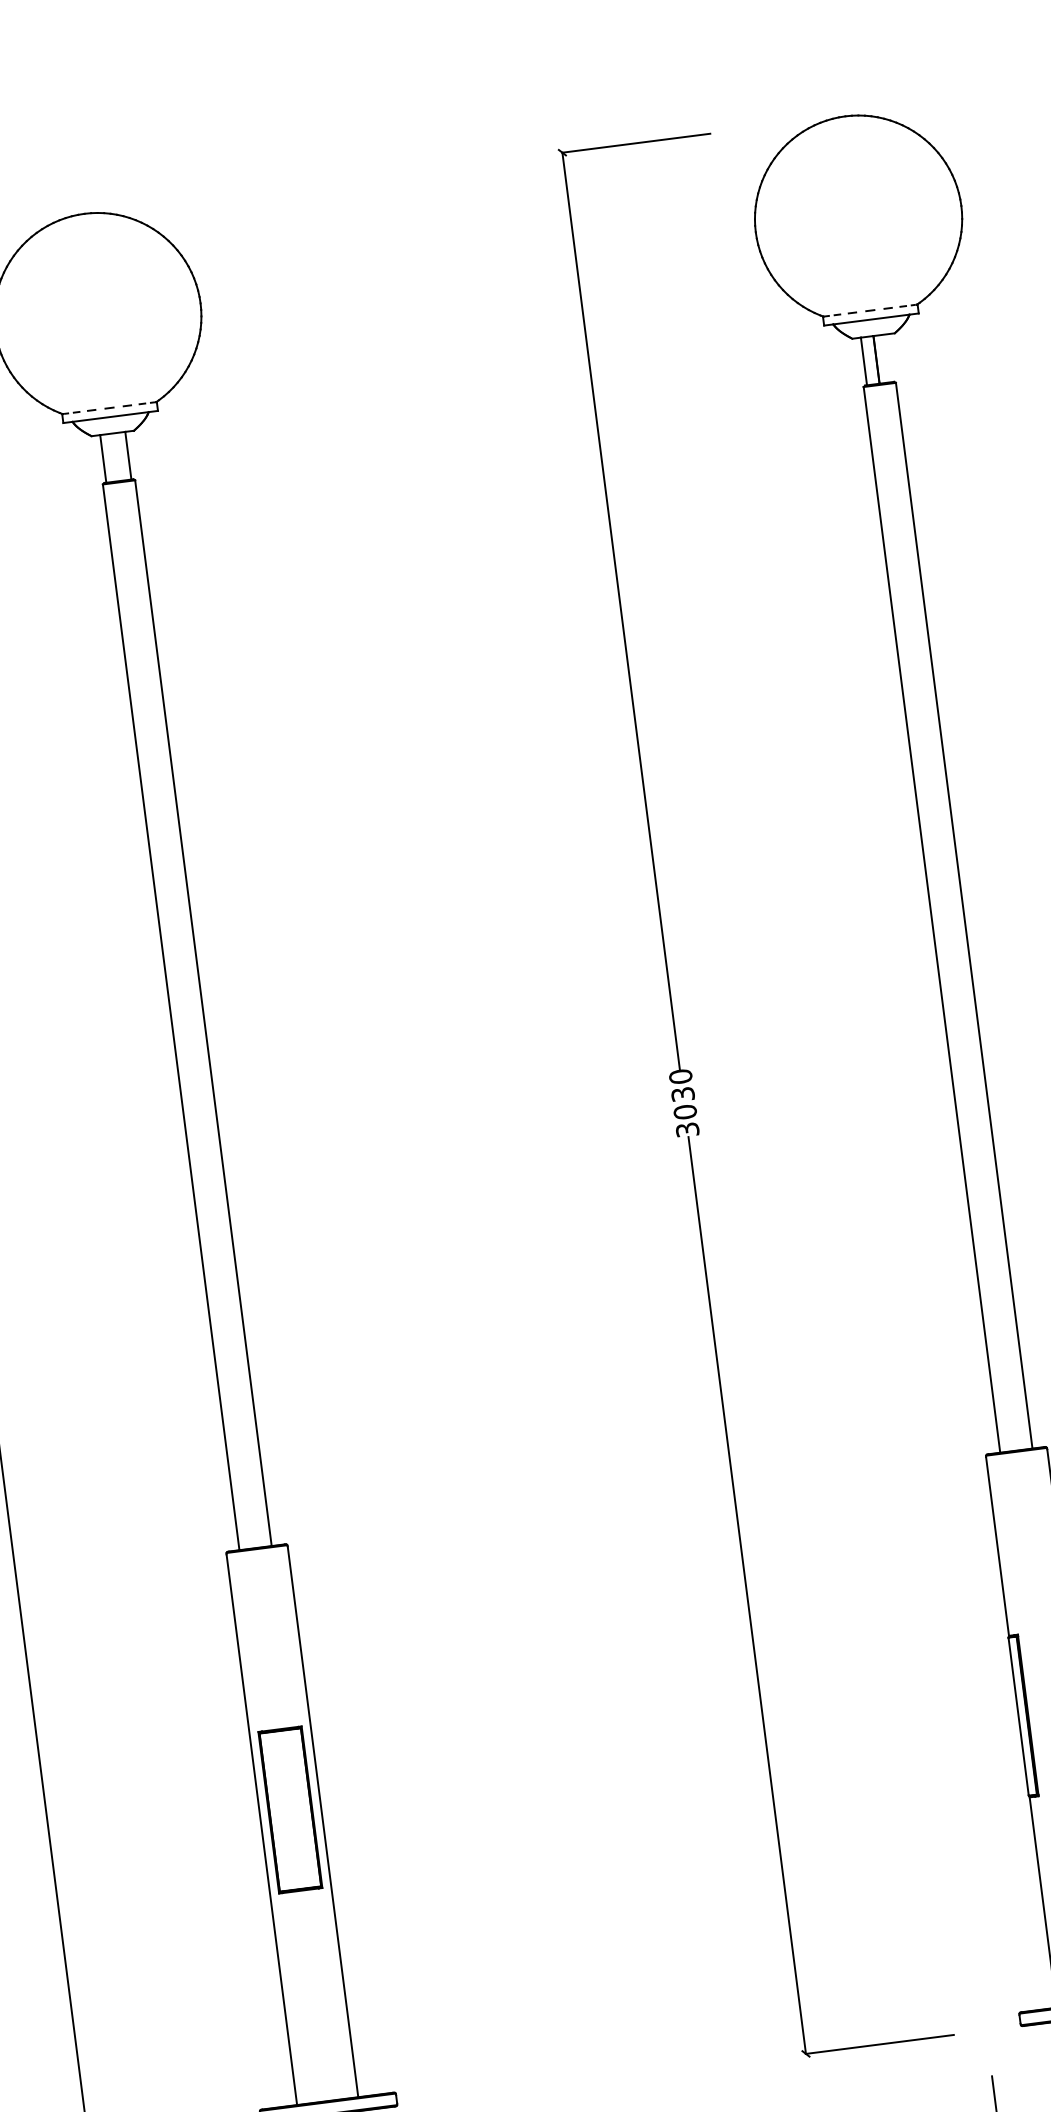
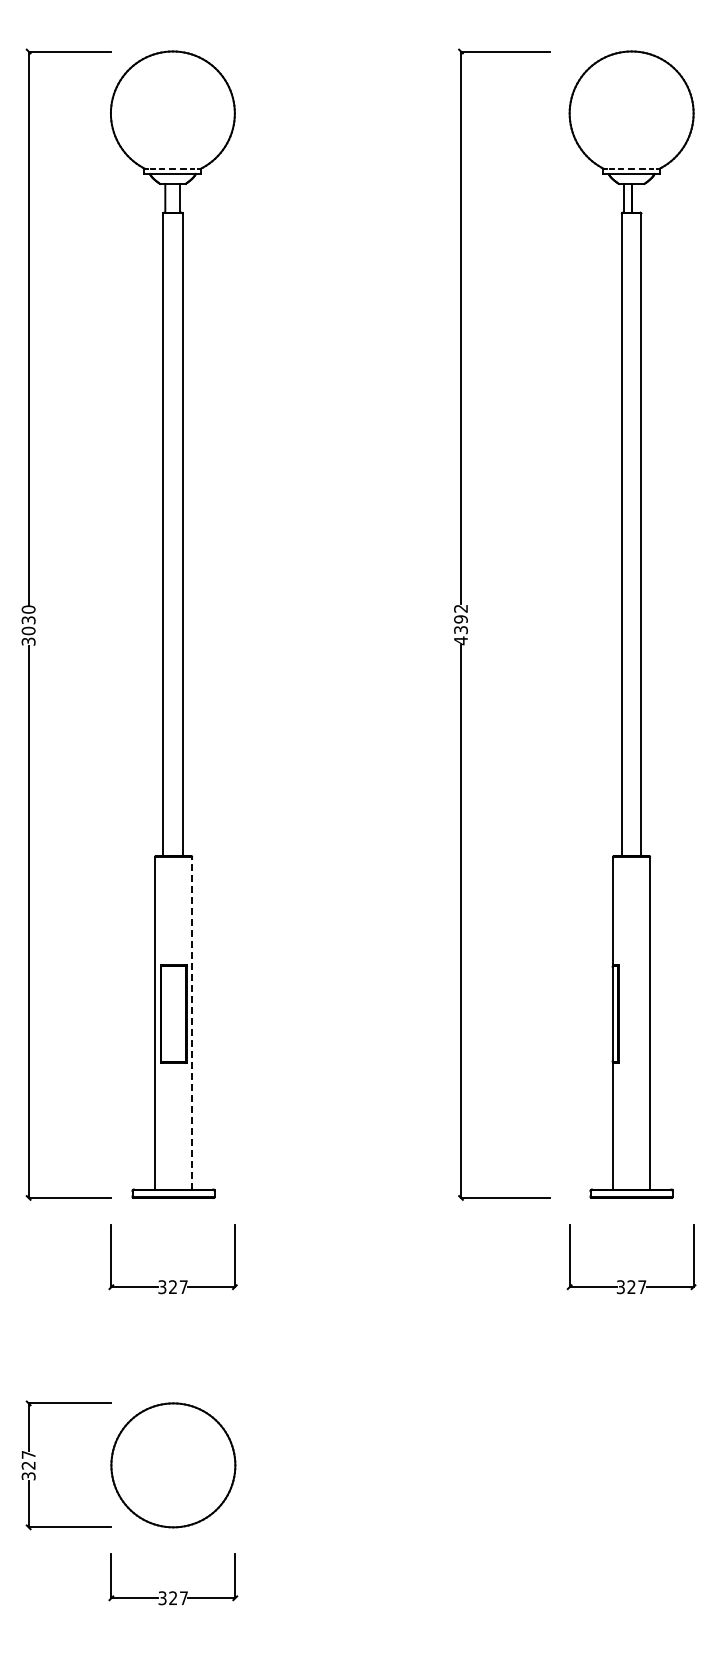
text: (683, 1102) -> (460, 624), 3030 -> 4392
line: (323, 1821) -> (192, 1023), solid -> dashed

